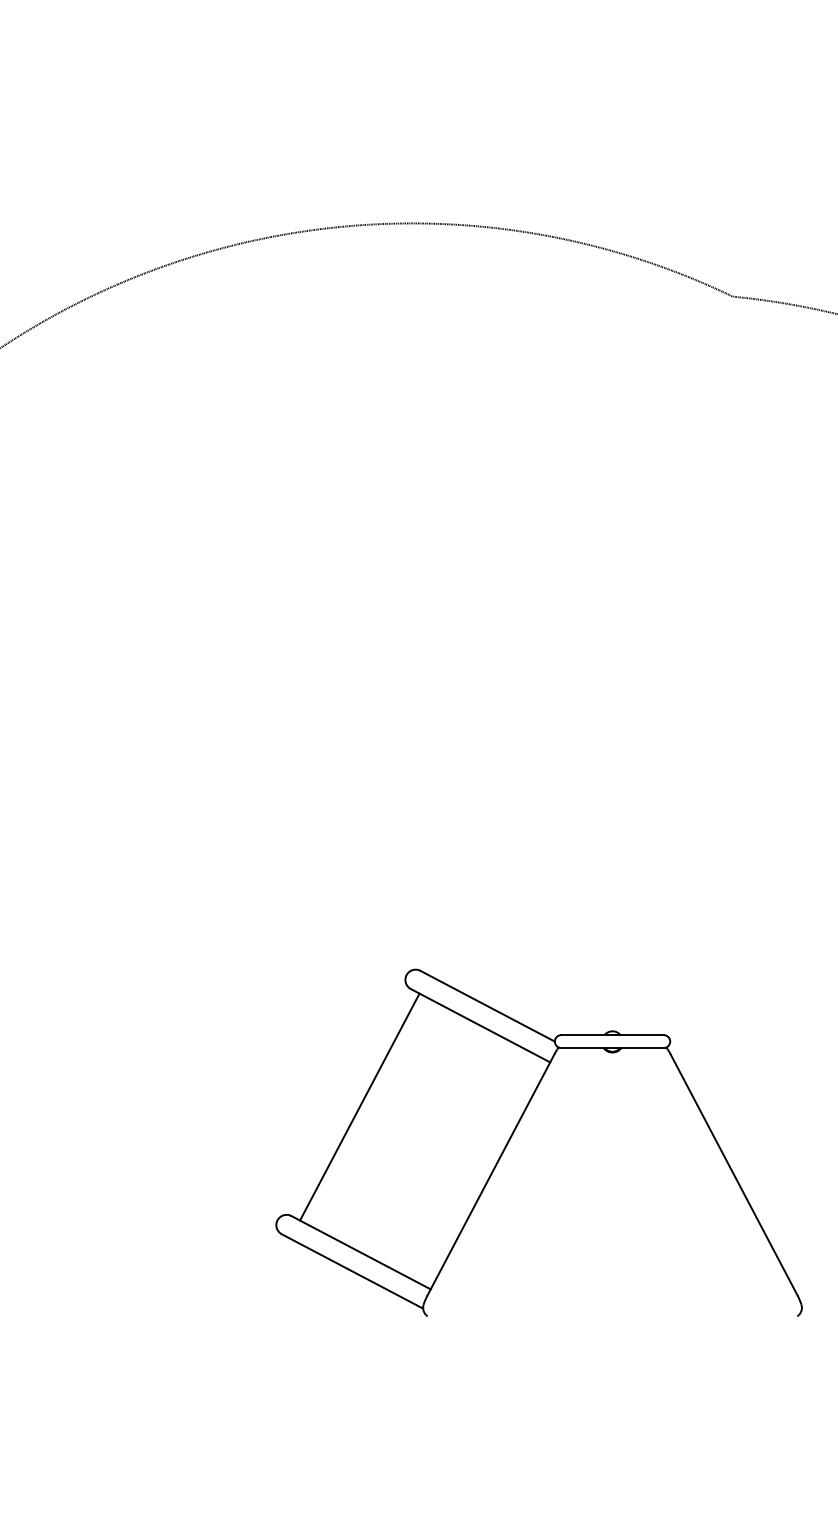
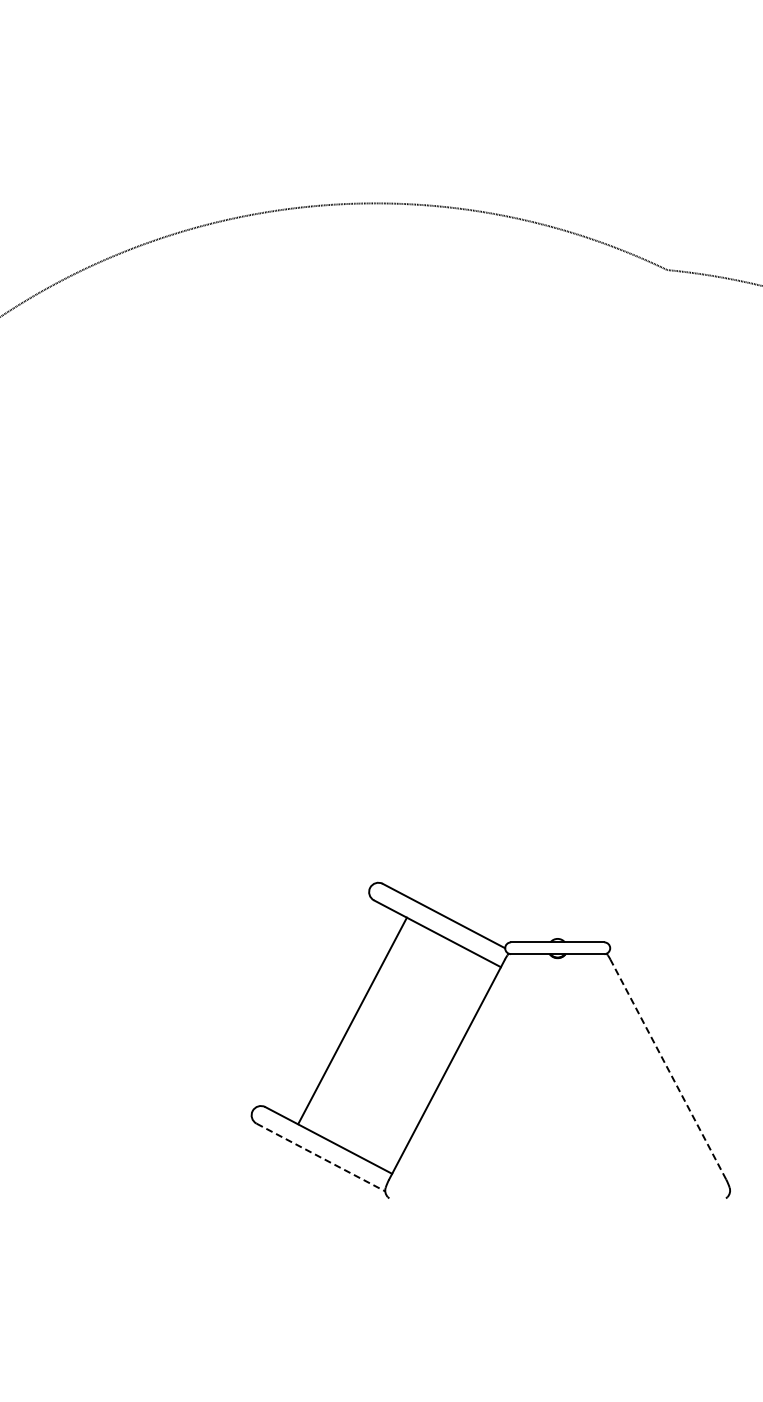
line: (359, 1106) -> (352, 1020), moved
line: (734, 1174) -> (668, 1069), solid -> dashed
line: (351, 1271) -> (320, 1157), solid -> dashed

